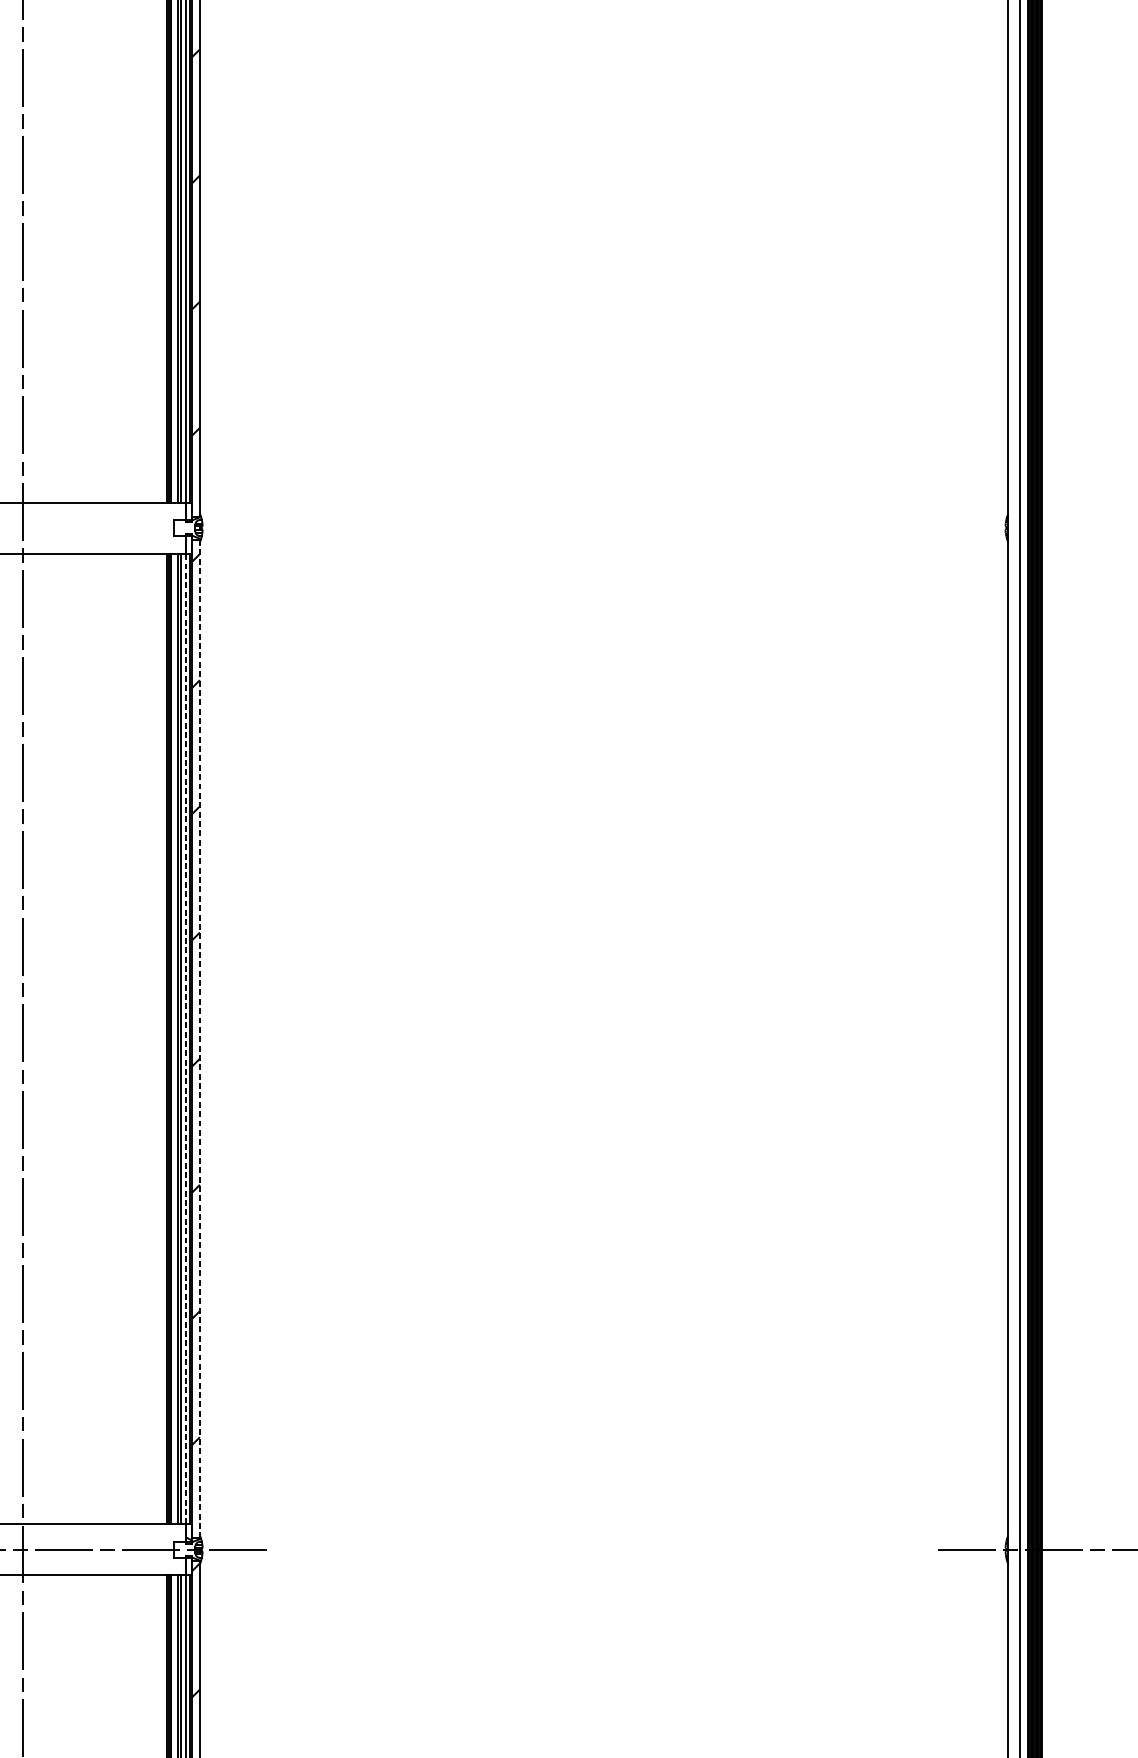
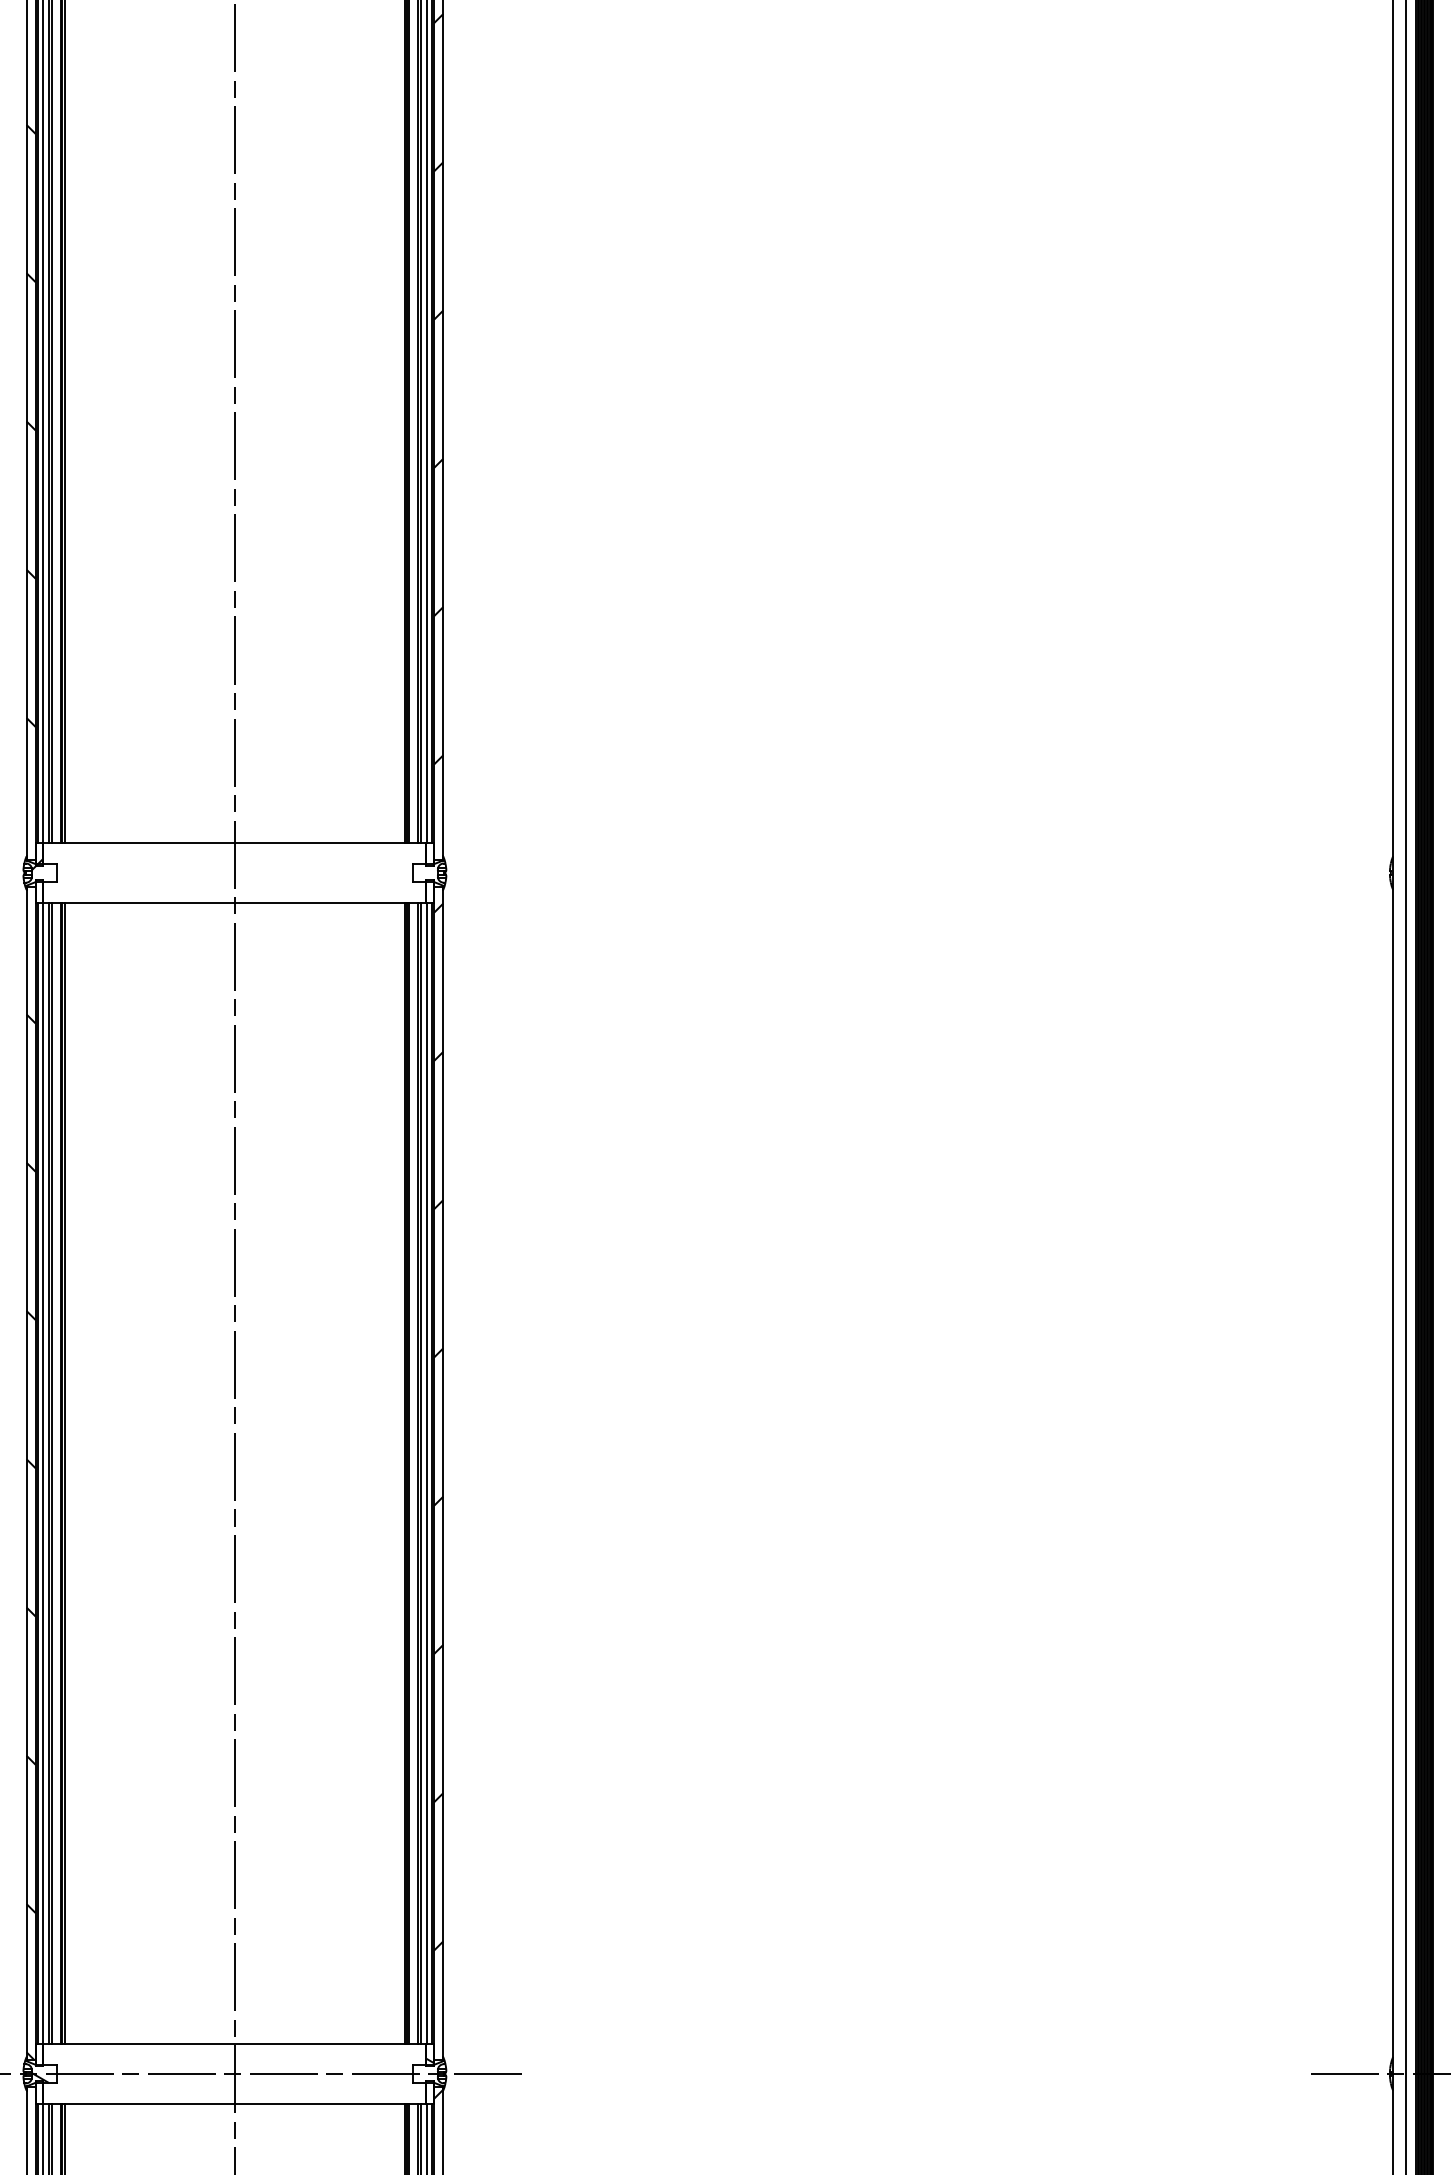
line: (185, 1038) -> (426, 1472), dashed -> solid
line: (200, 1038) -> (443, 1473), dashed -> solid

